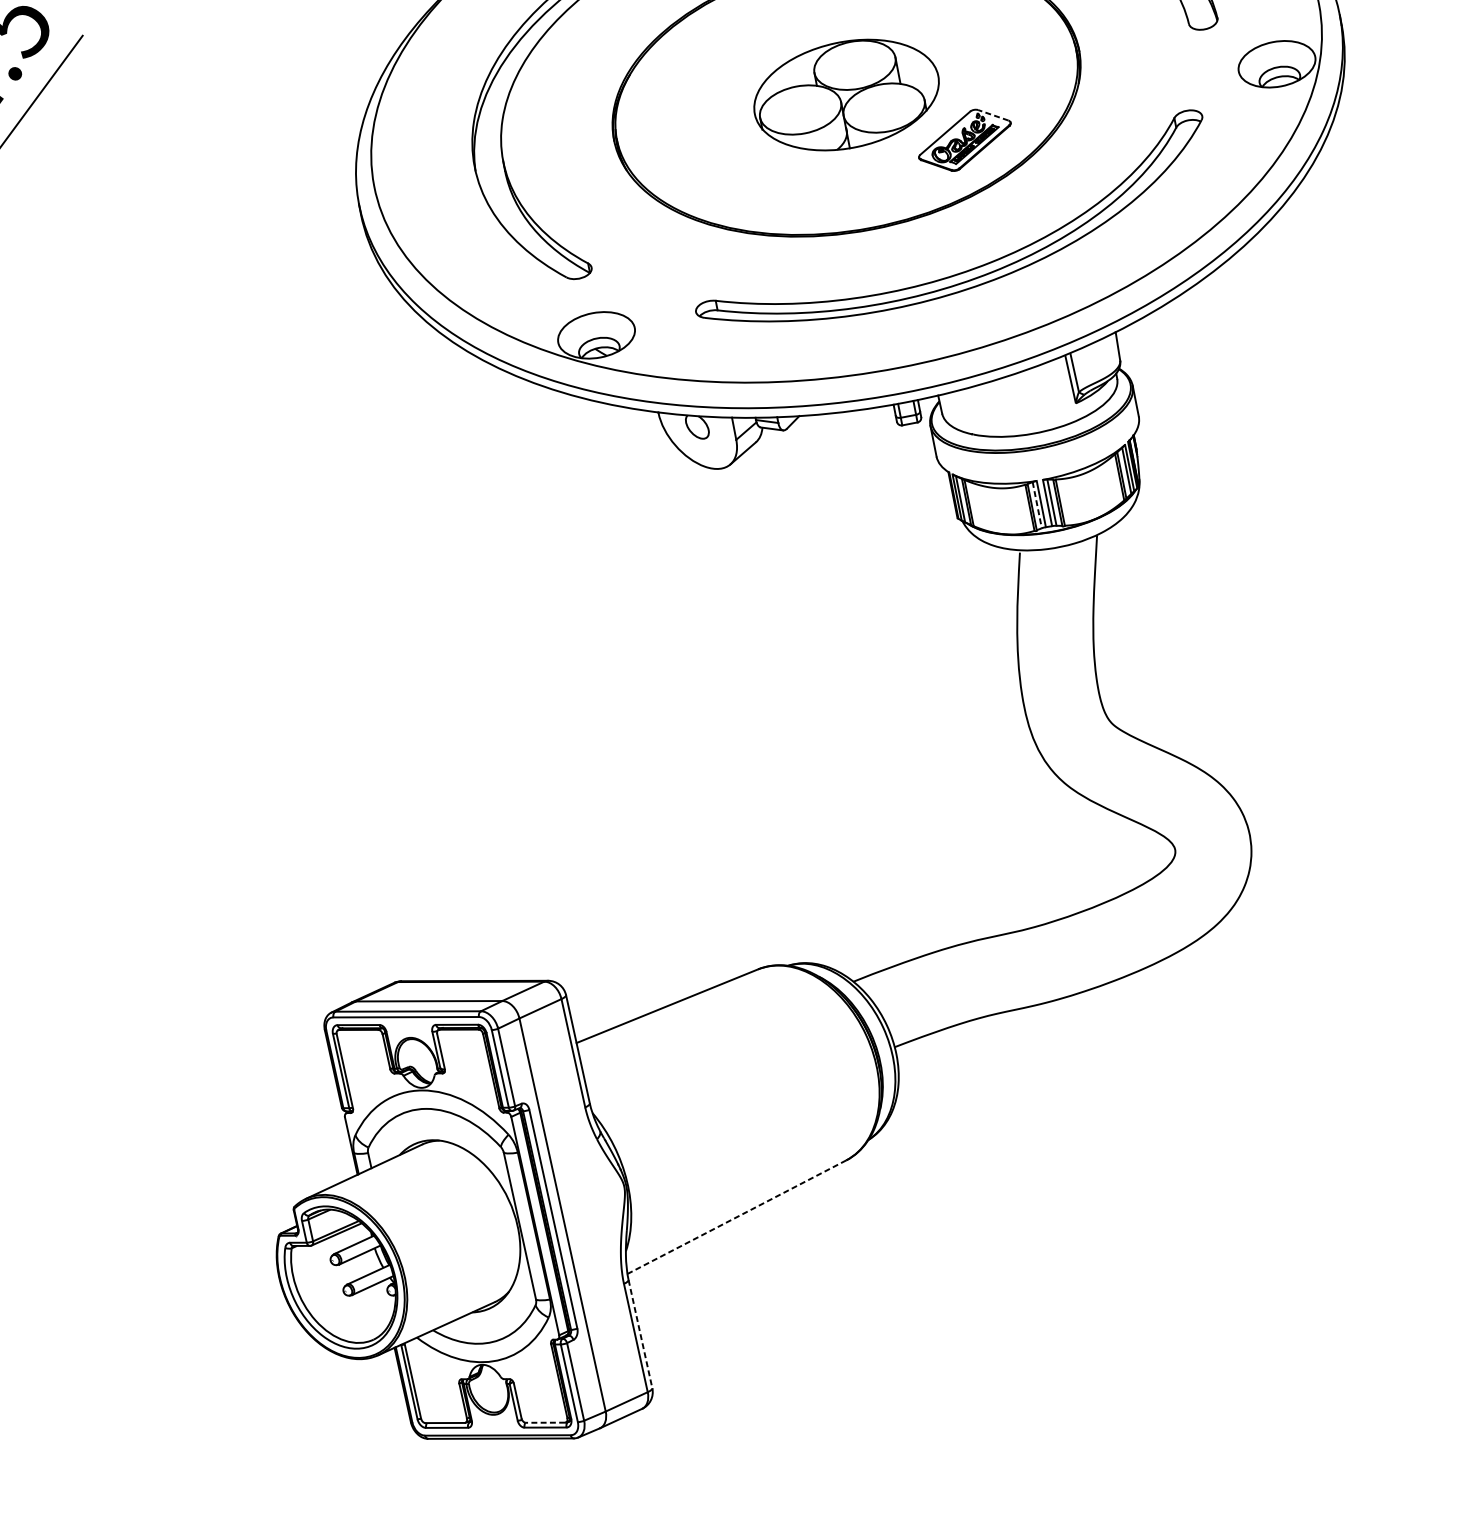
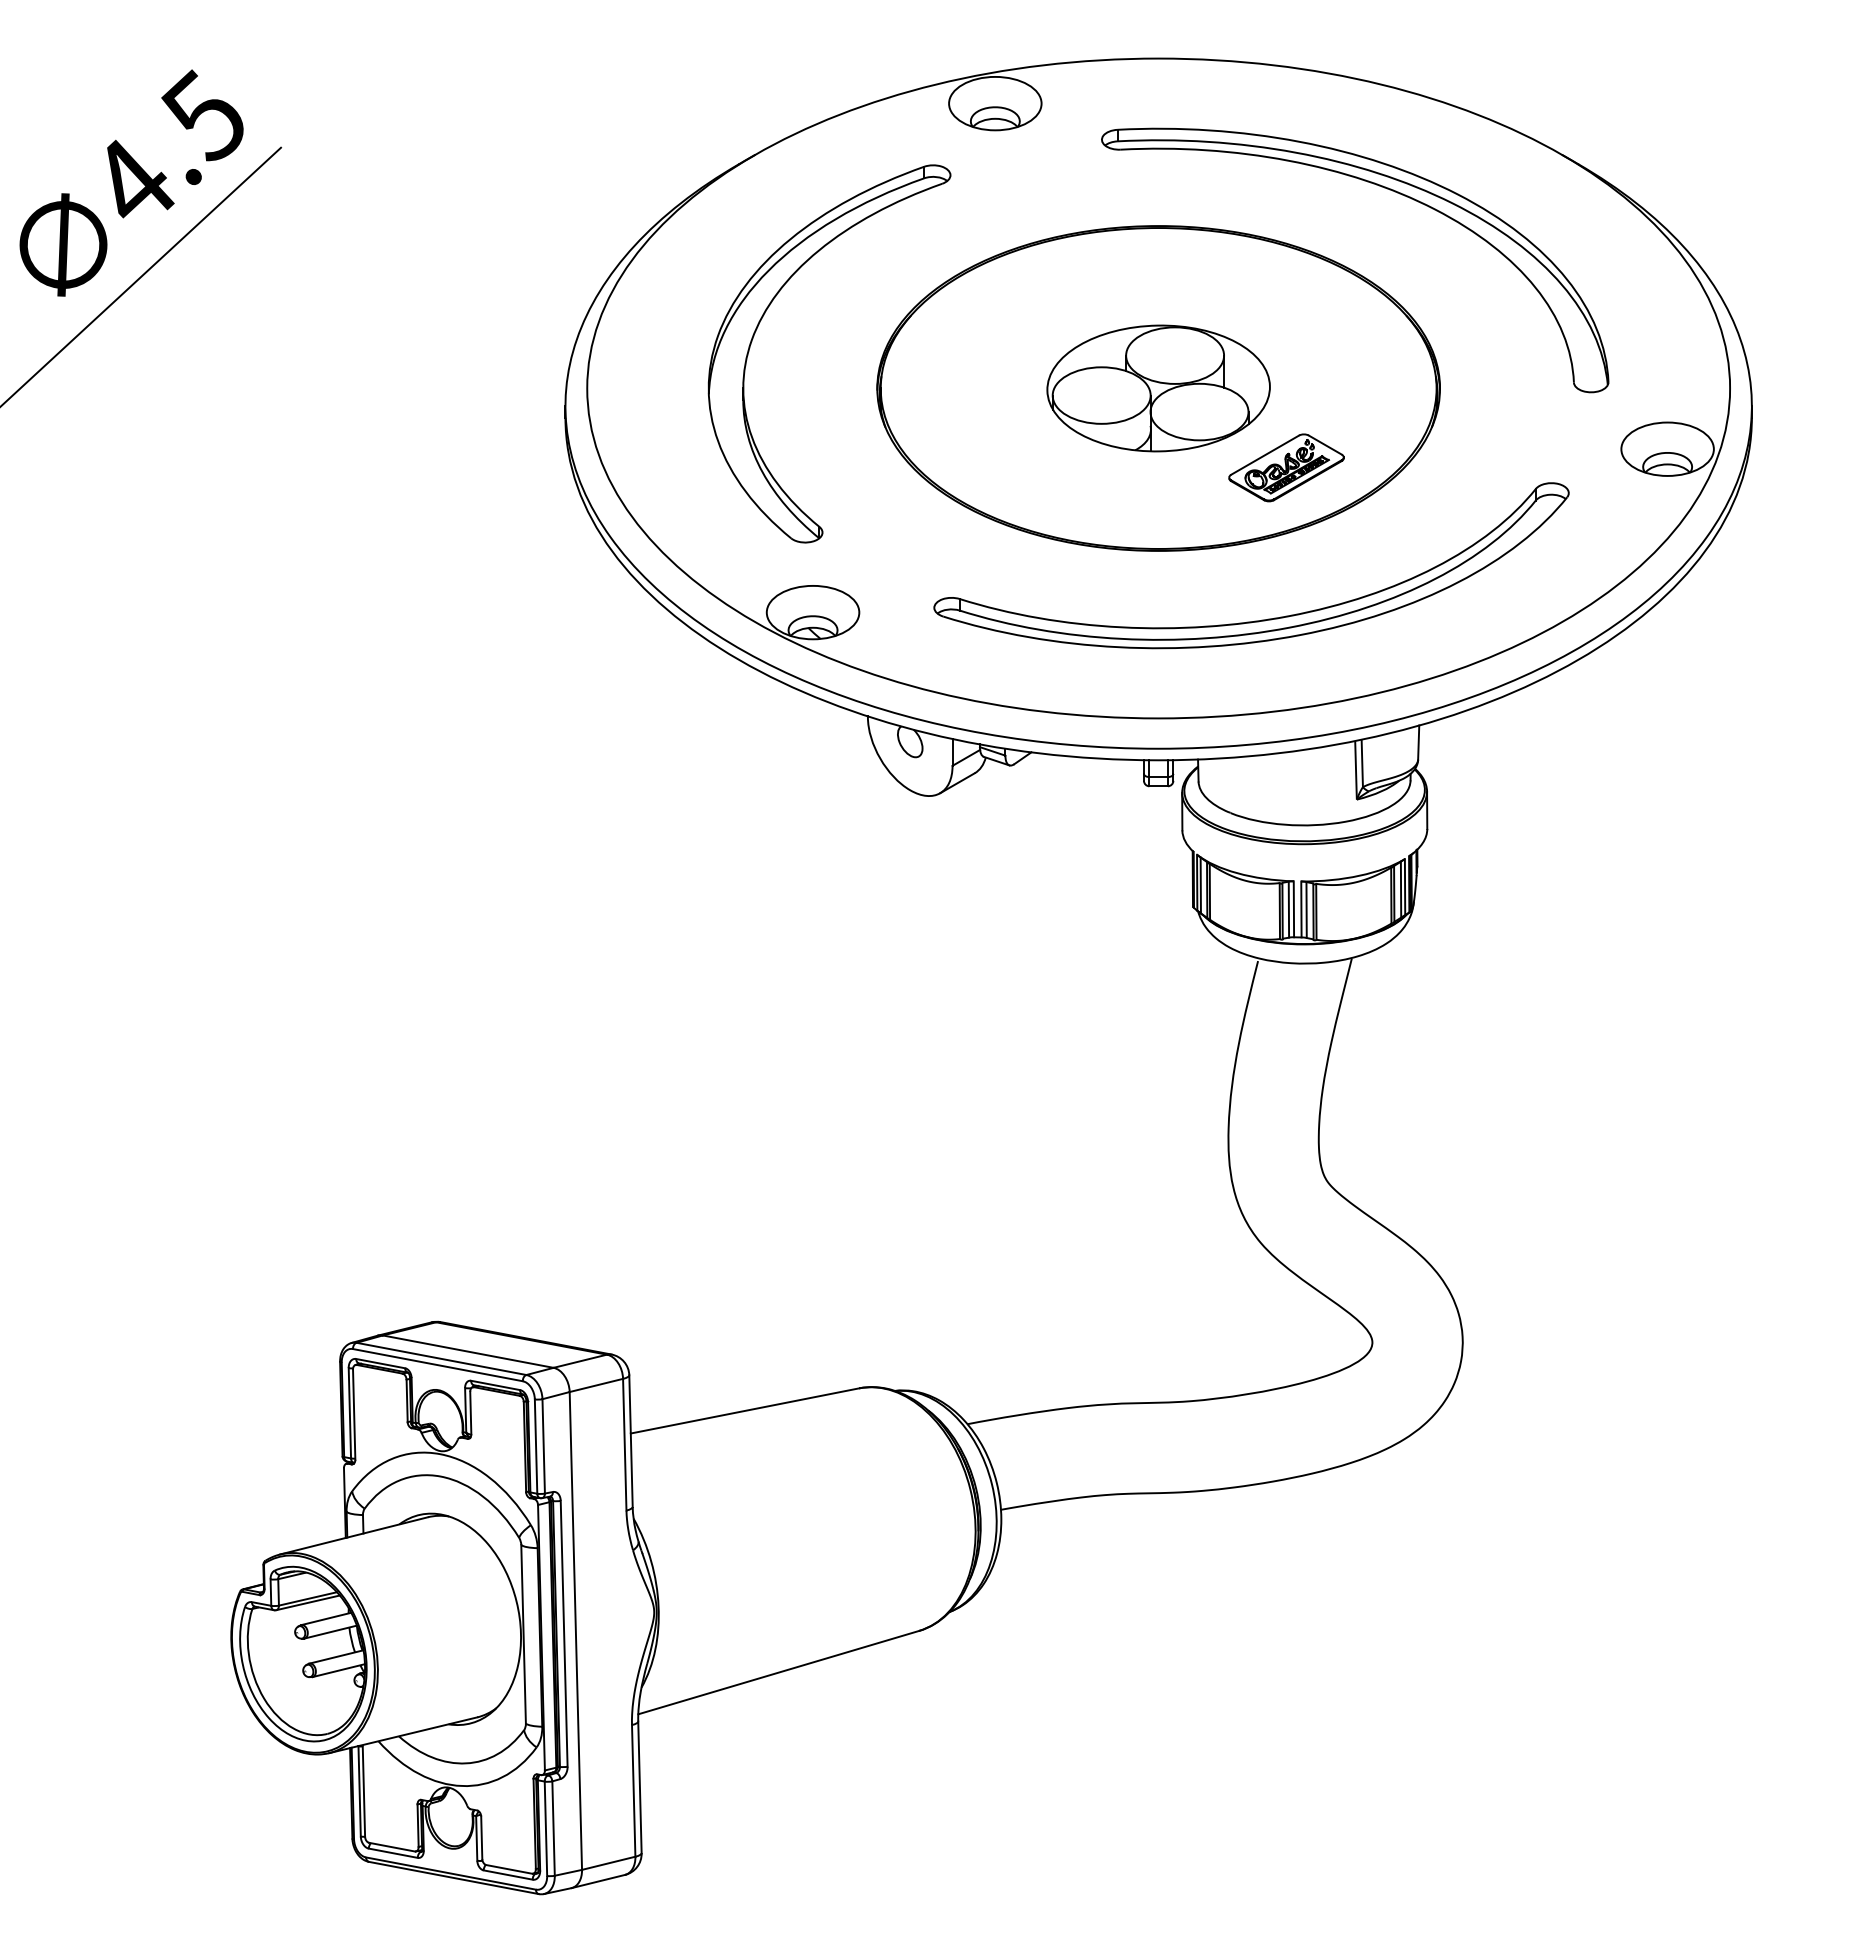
line: (992, 114) -> (1324, 444), dashed -> solid
line: (1036, 505) -> (1288, 909), dashed -> solid
line: (736, 1217) -> (778, 1672), dashed -> solid
line: (640, 1334) -> (639, 1787), dashed -> solid
line: (544, 1422) -> (508, 1869), dashed -> solid

